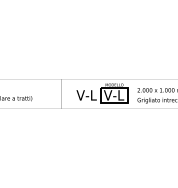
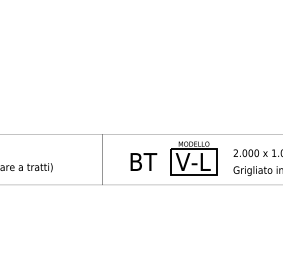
text: (86, 95) -> (145, 162), V-L -> BT

